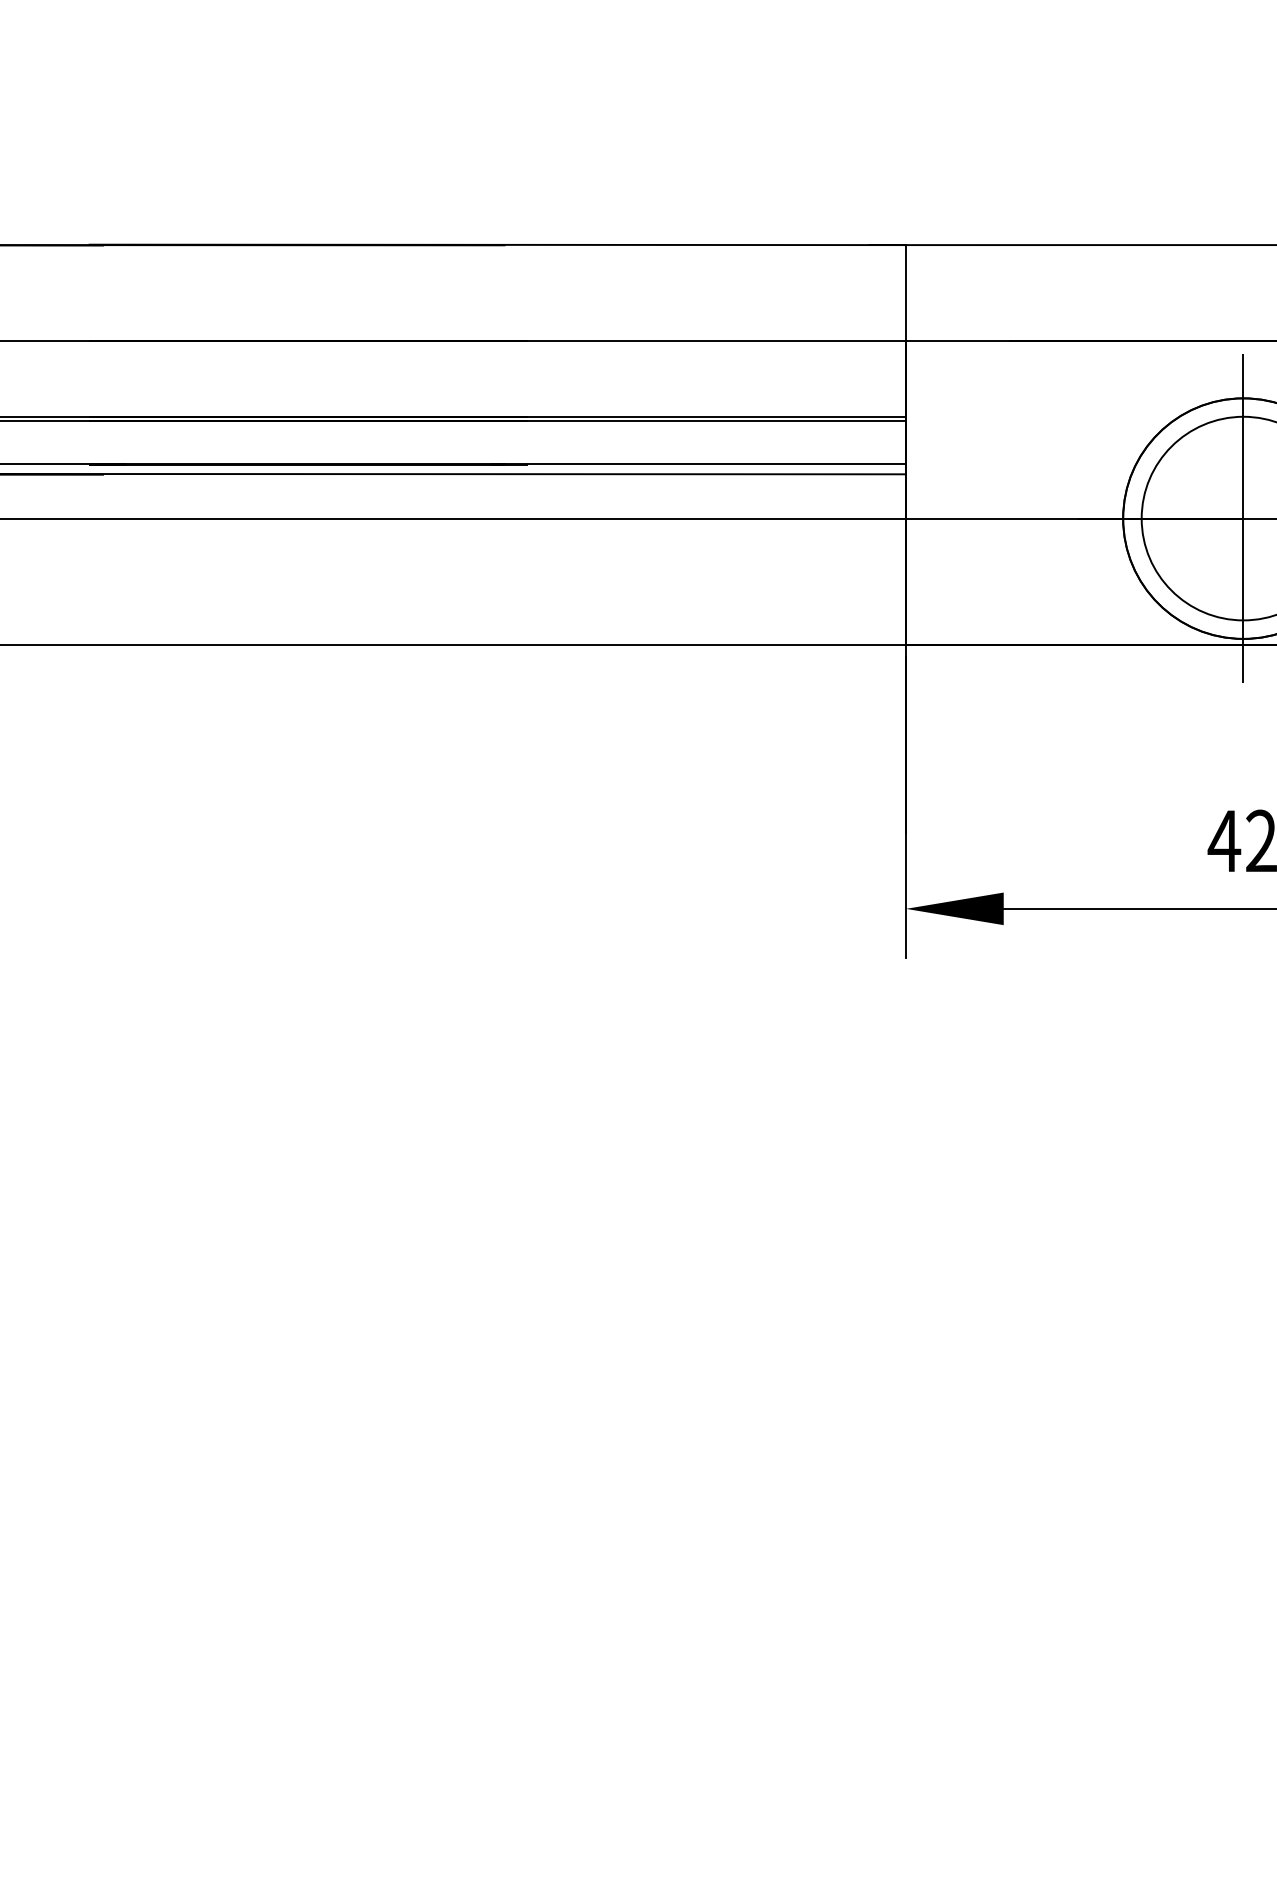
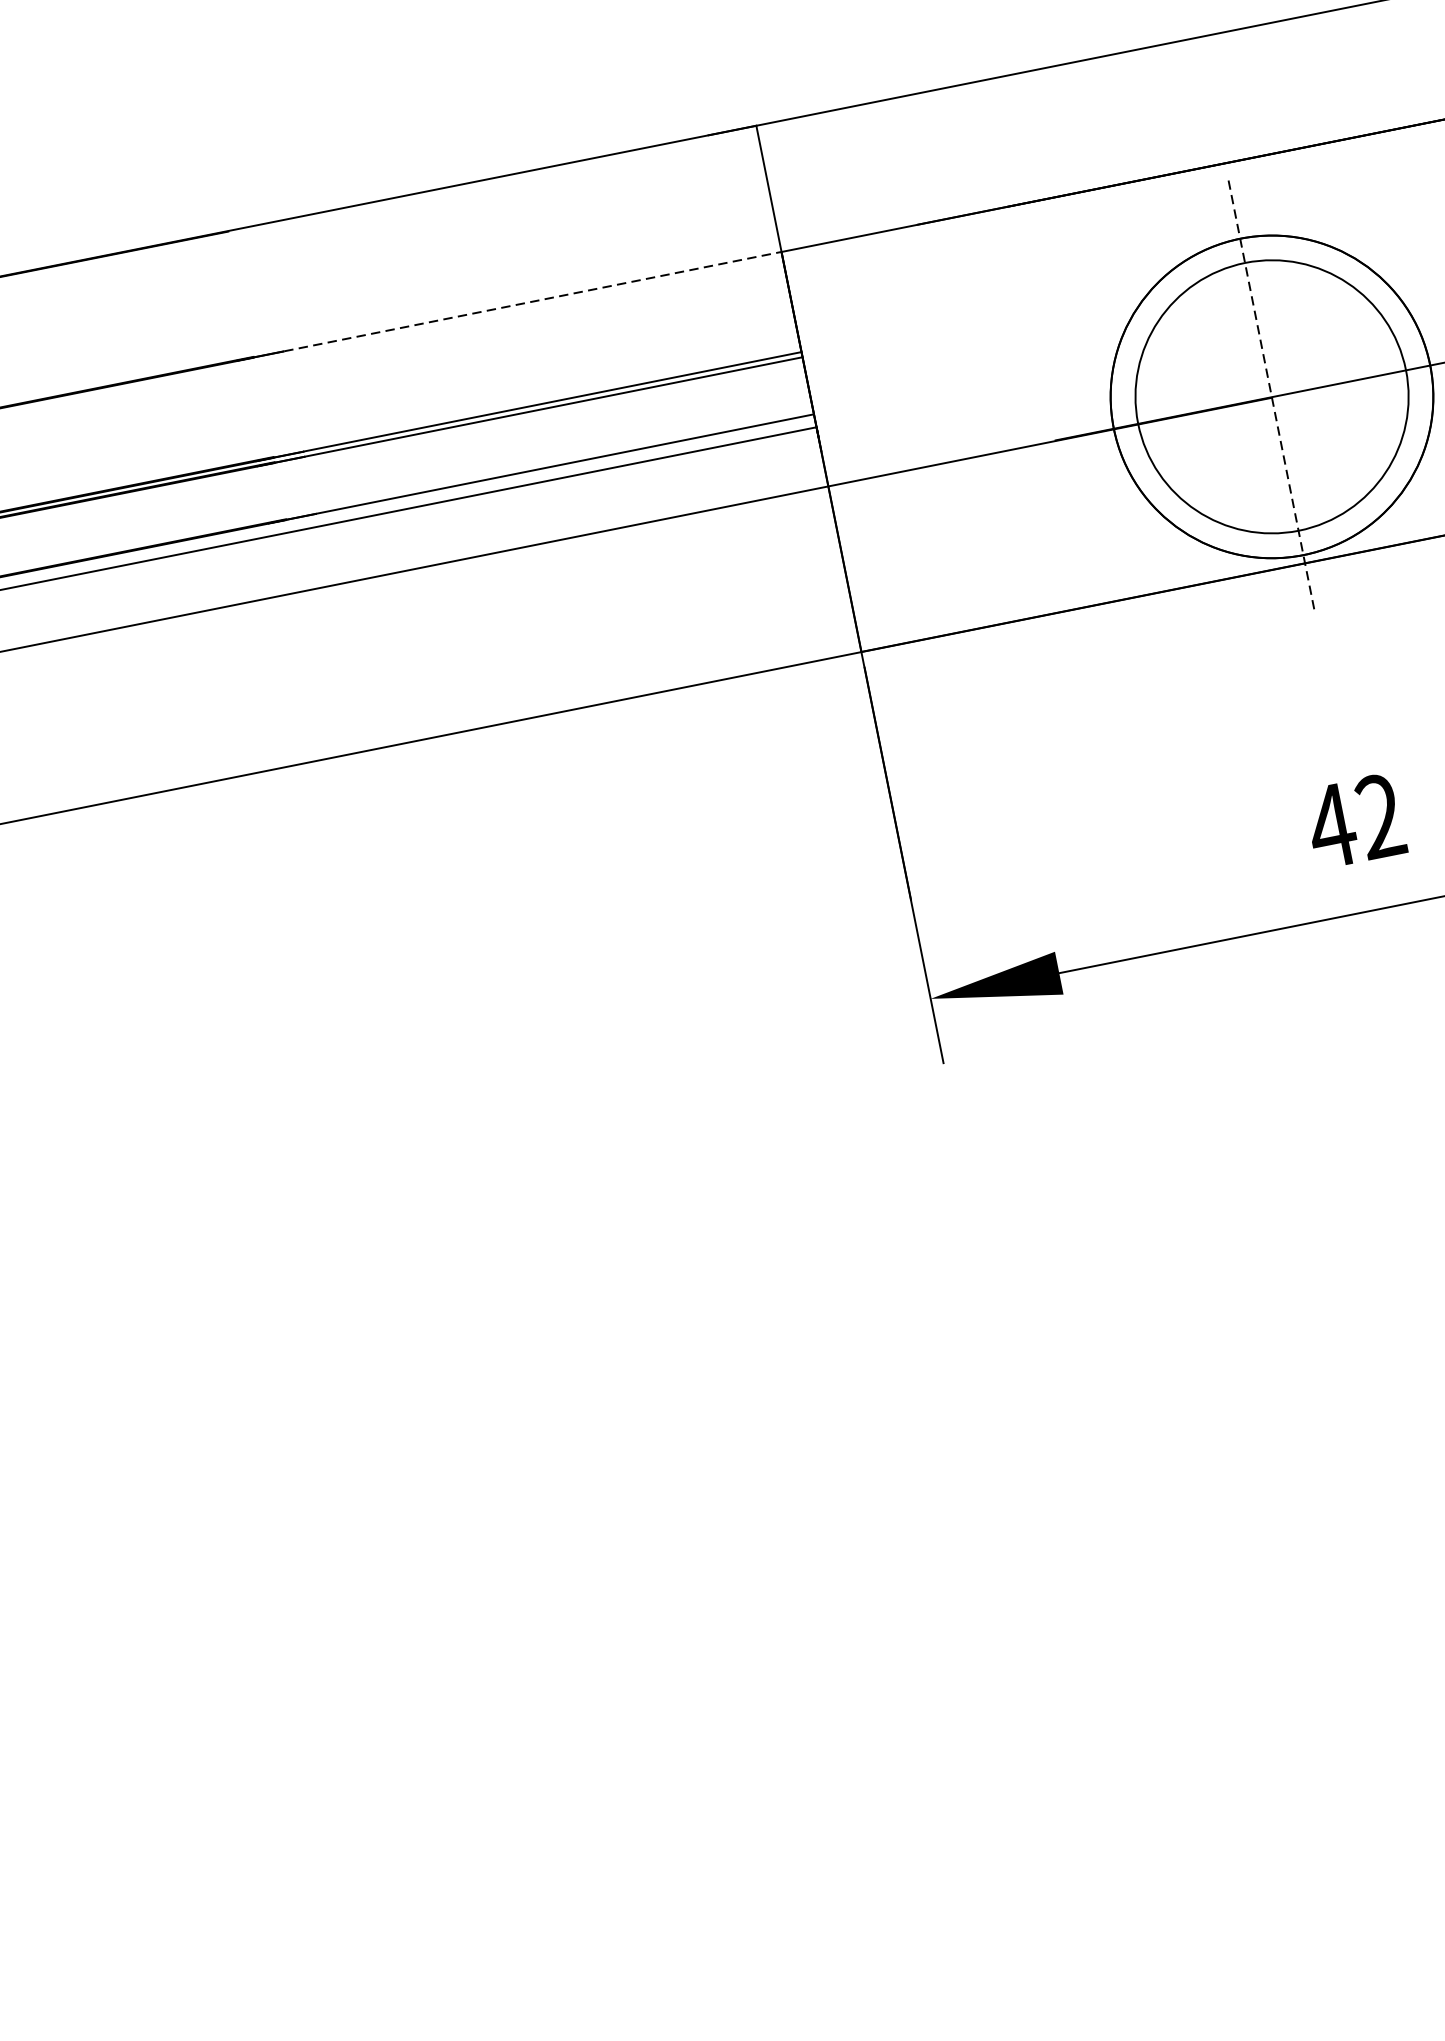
line: (717, 341) -> (533, 302), solid -> dashed
line: (1243, 518) -> (1272, 396), solid -> dashed

